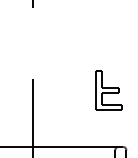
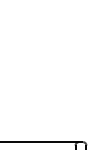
part: (108, 90) -> (69, 87), removed

